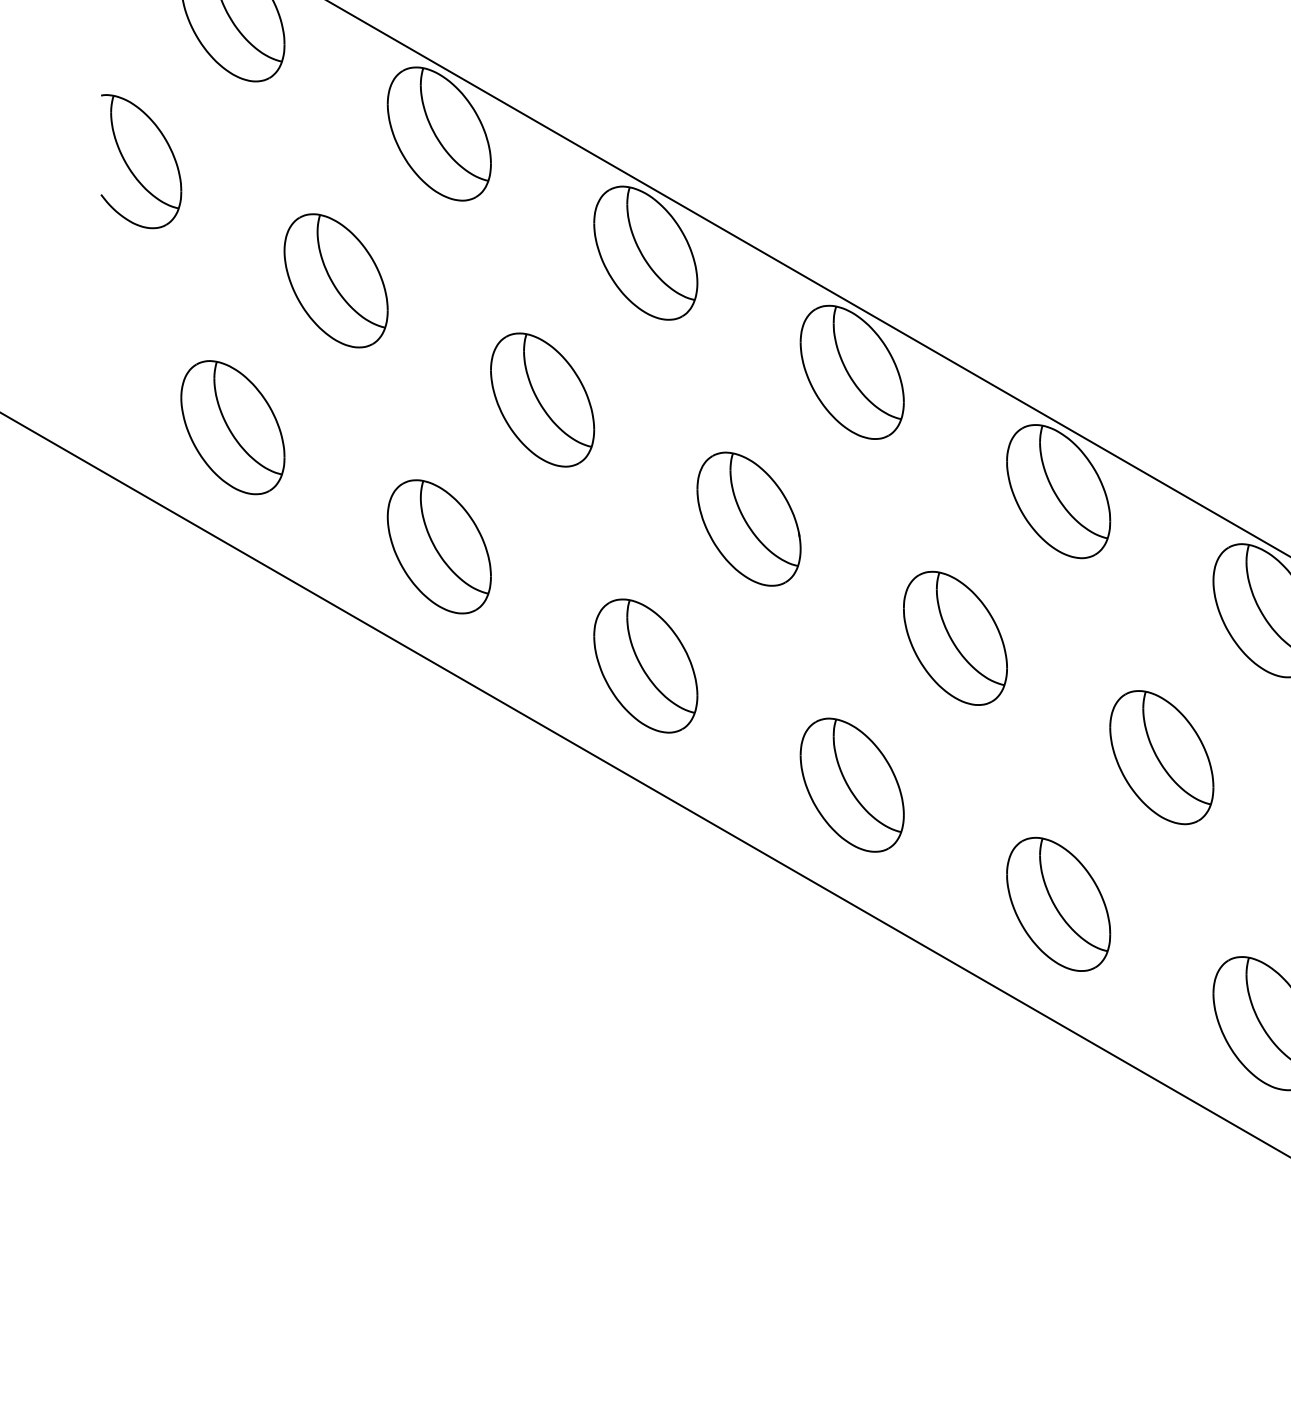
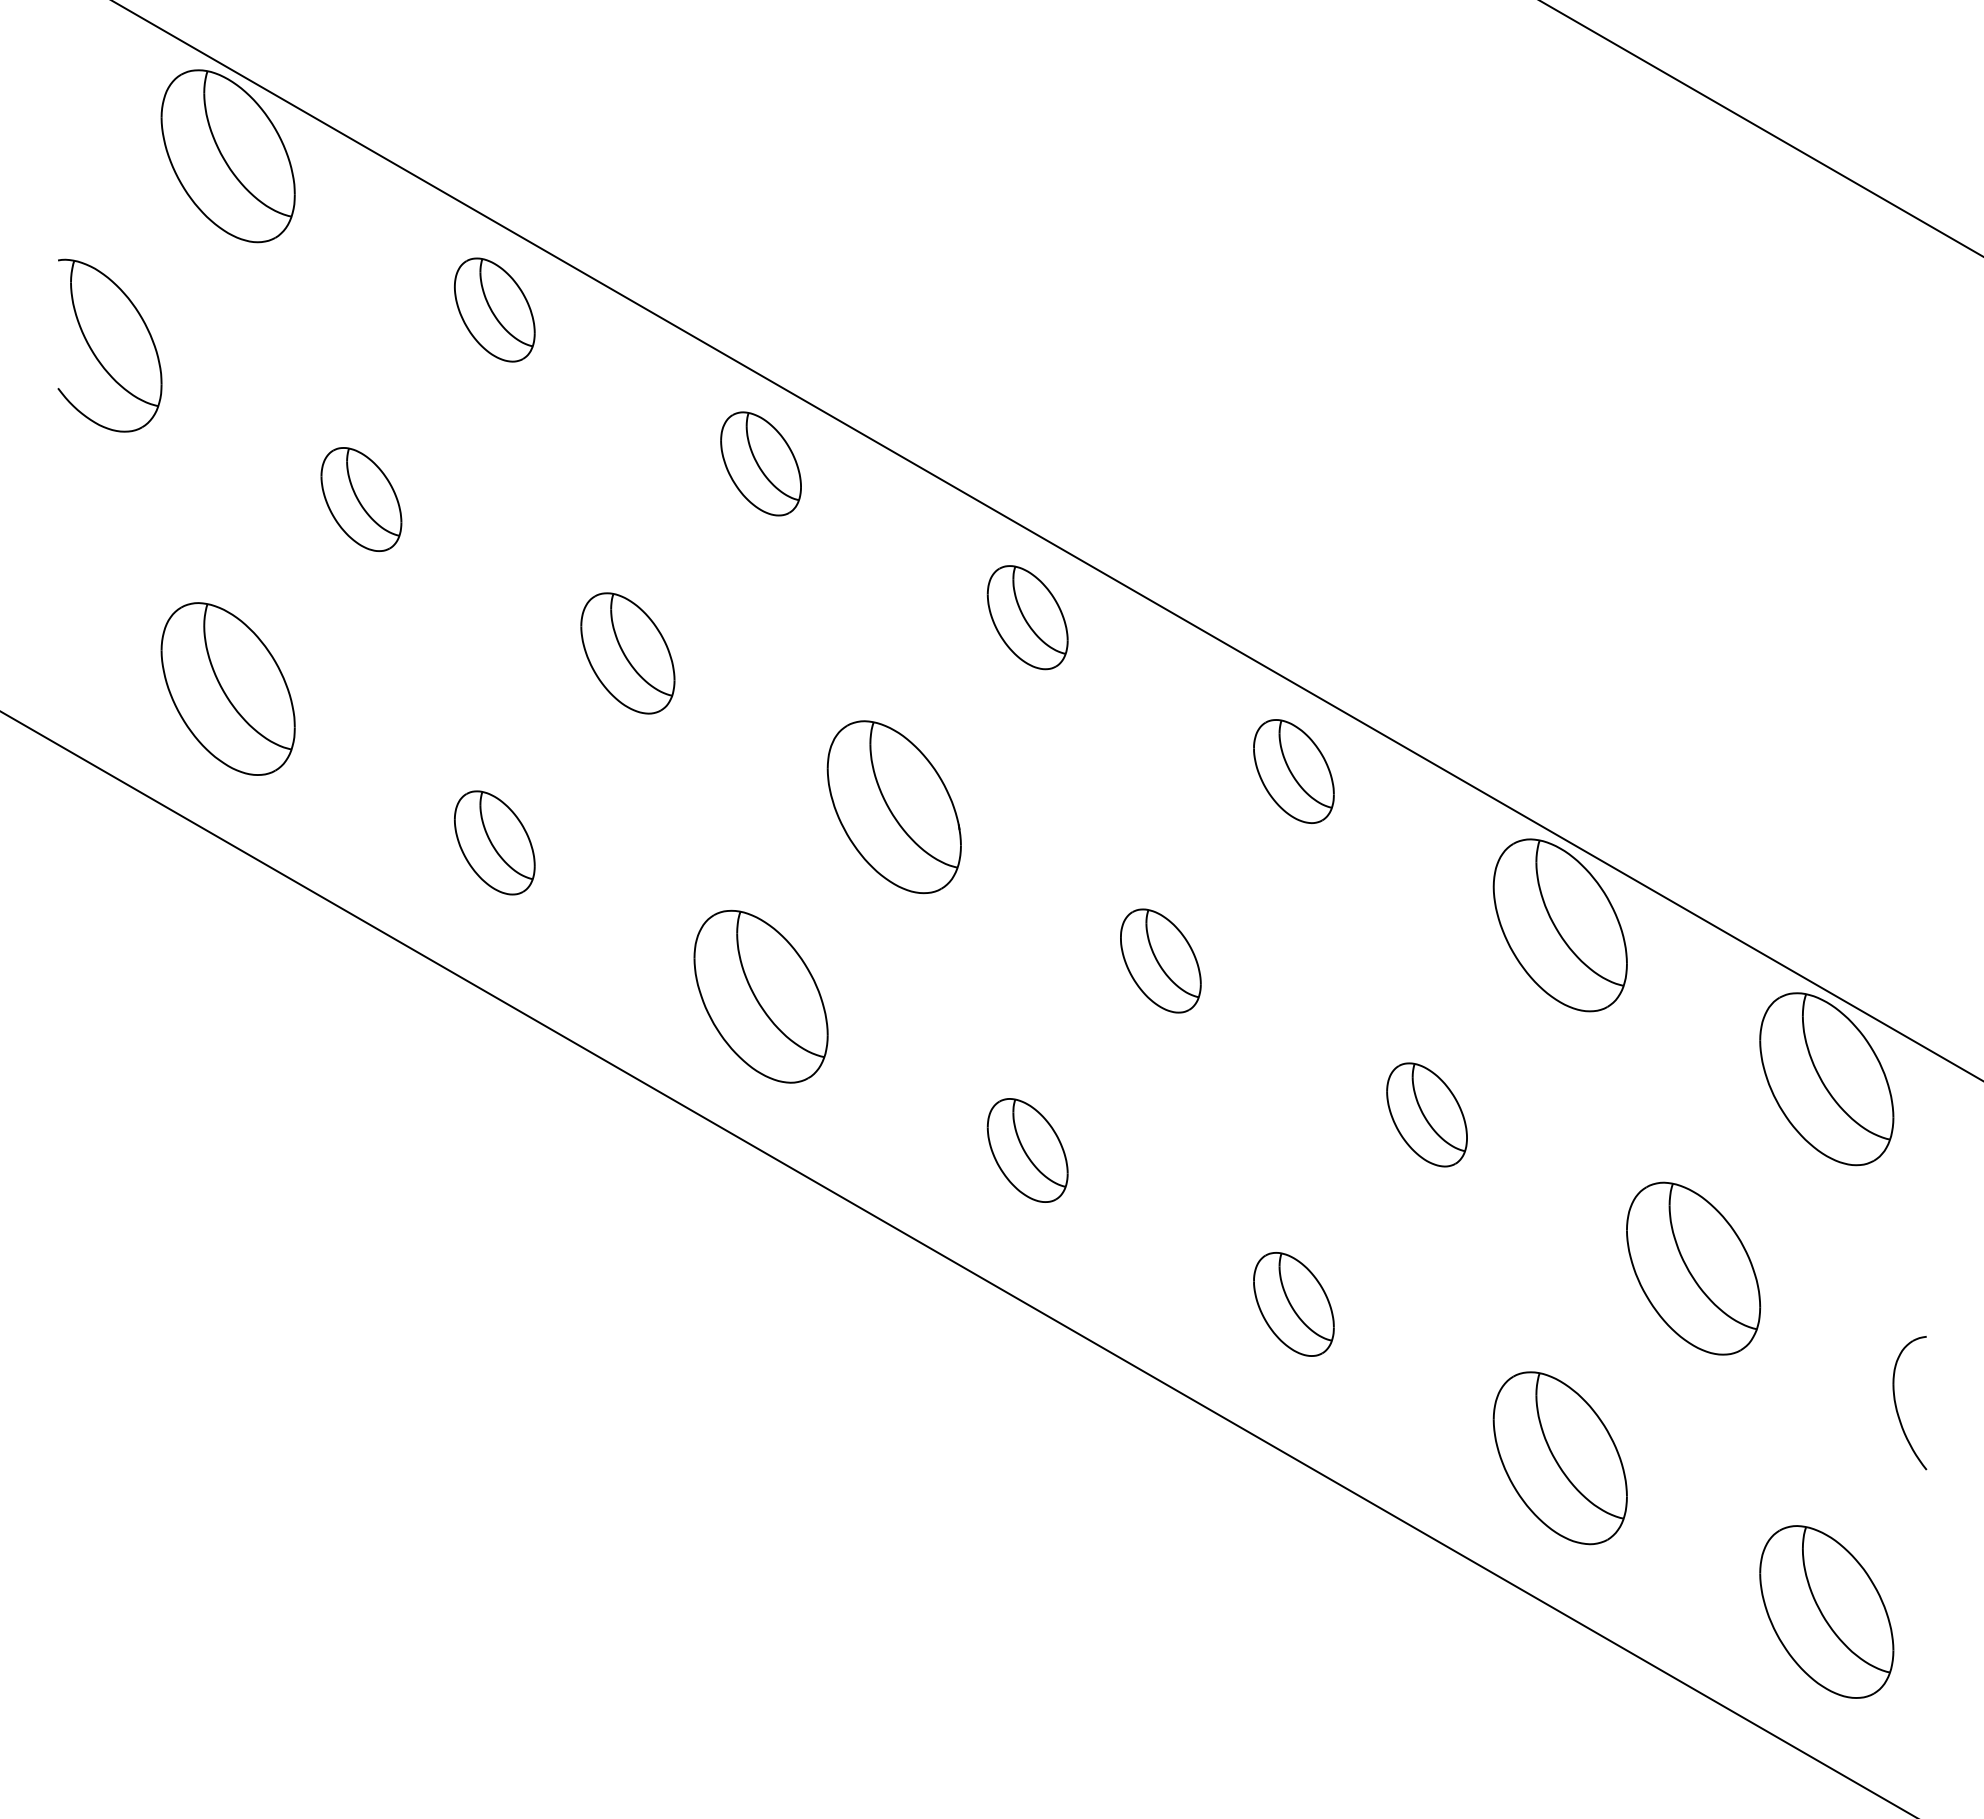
part: (439, 133) -> (494, 309), size x0.6
part: (645, 252) -> (760, 463), size x0.6
part: (336, 280) -> (361, 499), size x0.6
part: (852, 372) -> (1027, 617), size x0.6
part: (542, 400) -> (627, 653), size x0.7
part: (1058, 491) -> (1293, 771), size x0.6
part: (439, 546) -> (494, 842), size x0.6
part: (955, 637) -> (1160, 960), size x0.6
part: (1161, 757) -> (1426, 1114), size x0.6
part: (852, 785) -> (1027, 1150), size x0.6
part: (1058, 904) -> (1293, 1304), size x0.6

